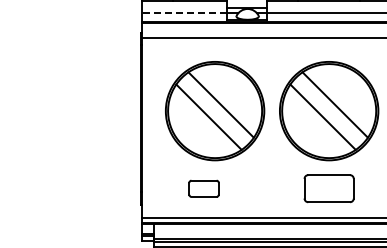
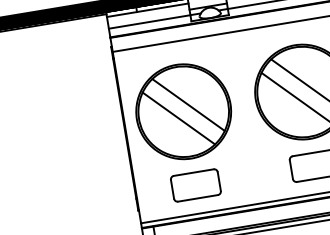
line: (184, 13) -> (149, 22), dashed -> solid
part: (215, 111) -> (184, 112), moved
part: (203, 188) -> (195, 185), size x1.67

